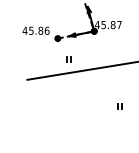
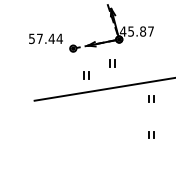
text: (35, 30) -> (45, 38), 45.86 -> 57.44
part: (88, 50) -> (112, 63), added
part: (119, 78) -> (151, 98), added

